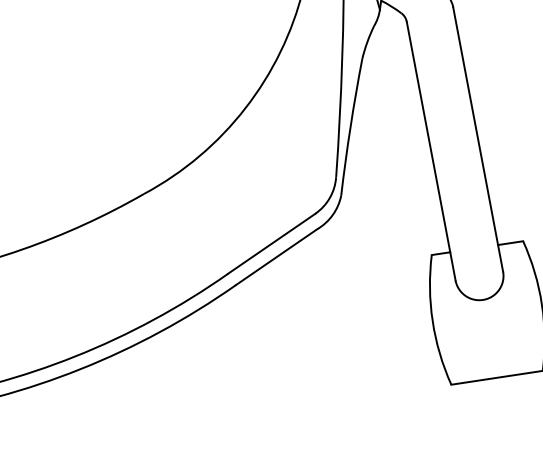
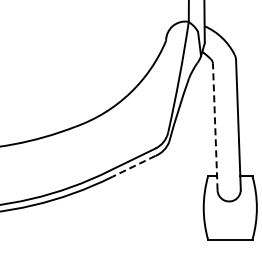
line: (431, 150) -> (215, 126), solid -> dashed
line: (277, 257) -> (134, 166), solid -> dashed

